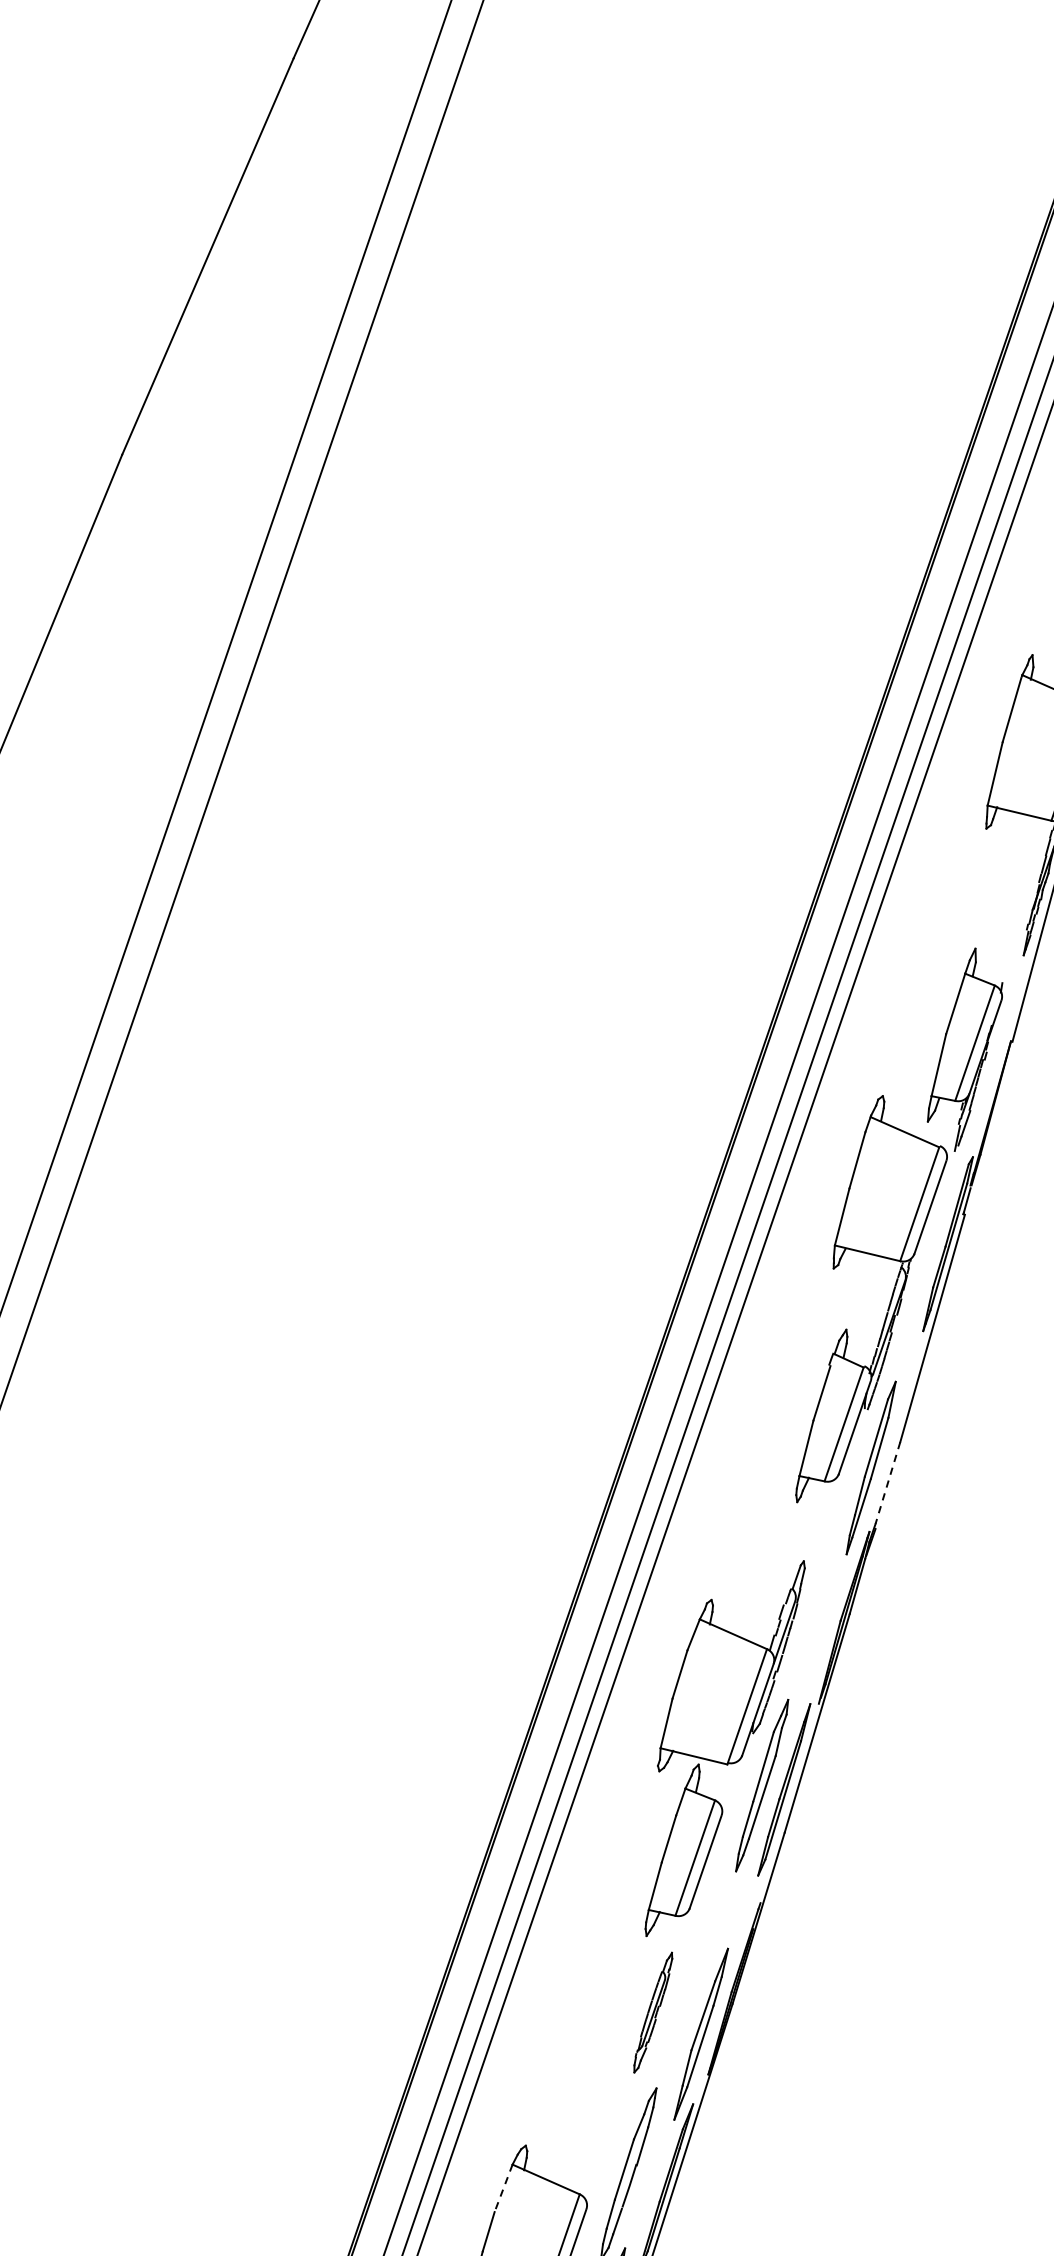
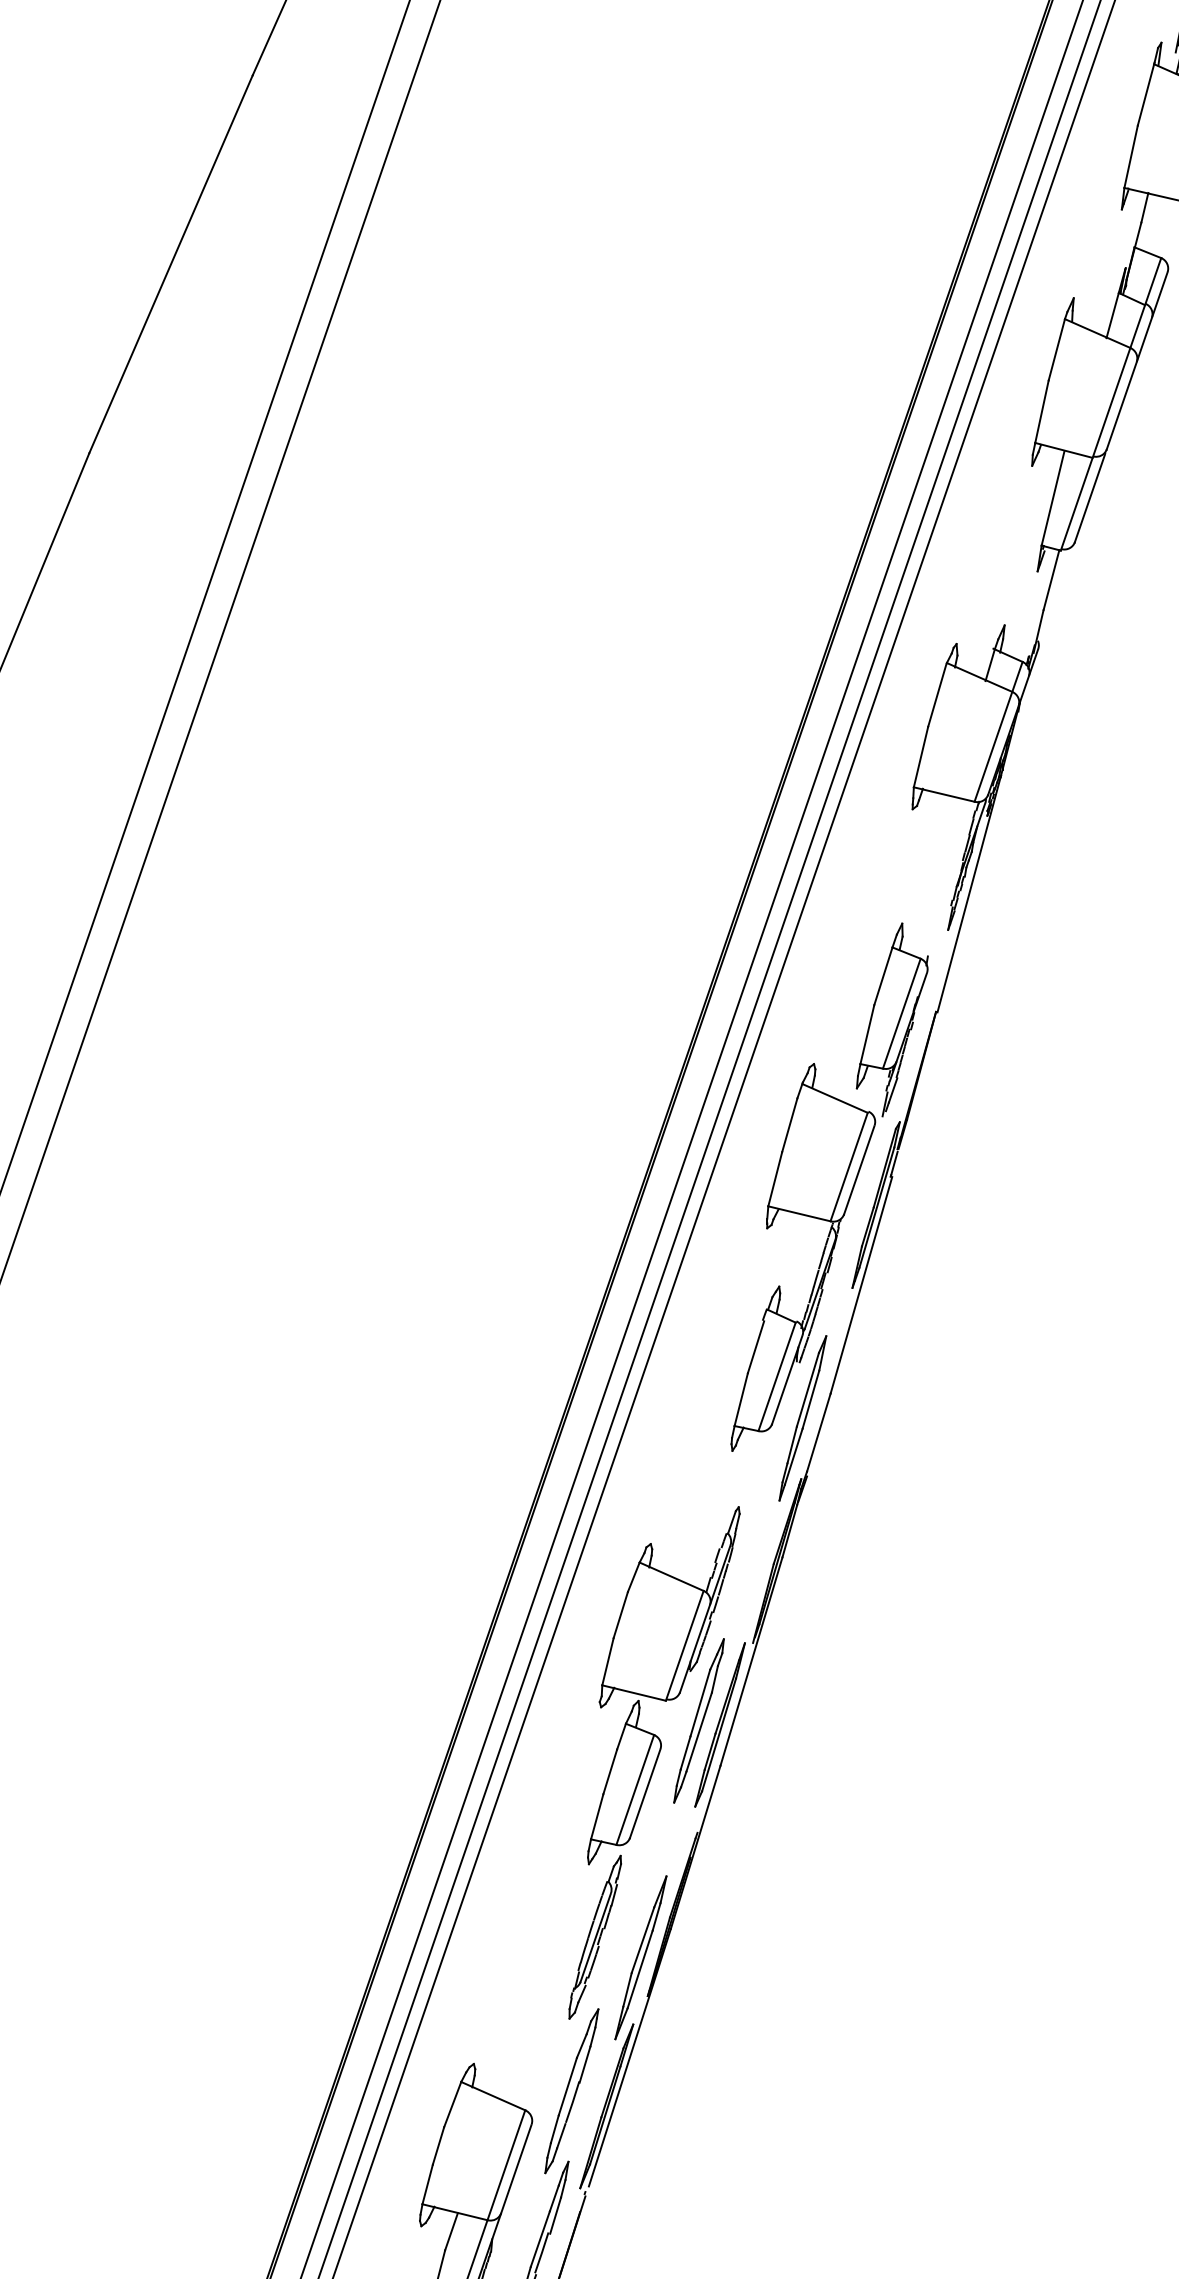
line: (887, 1482) -> (818, 1432), dashed -> solid
part: (653, 2011) -> (595, 1936), size x1.43
line: (503, 2189) -> (452, 2105), dashed -> solid

